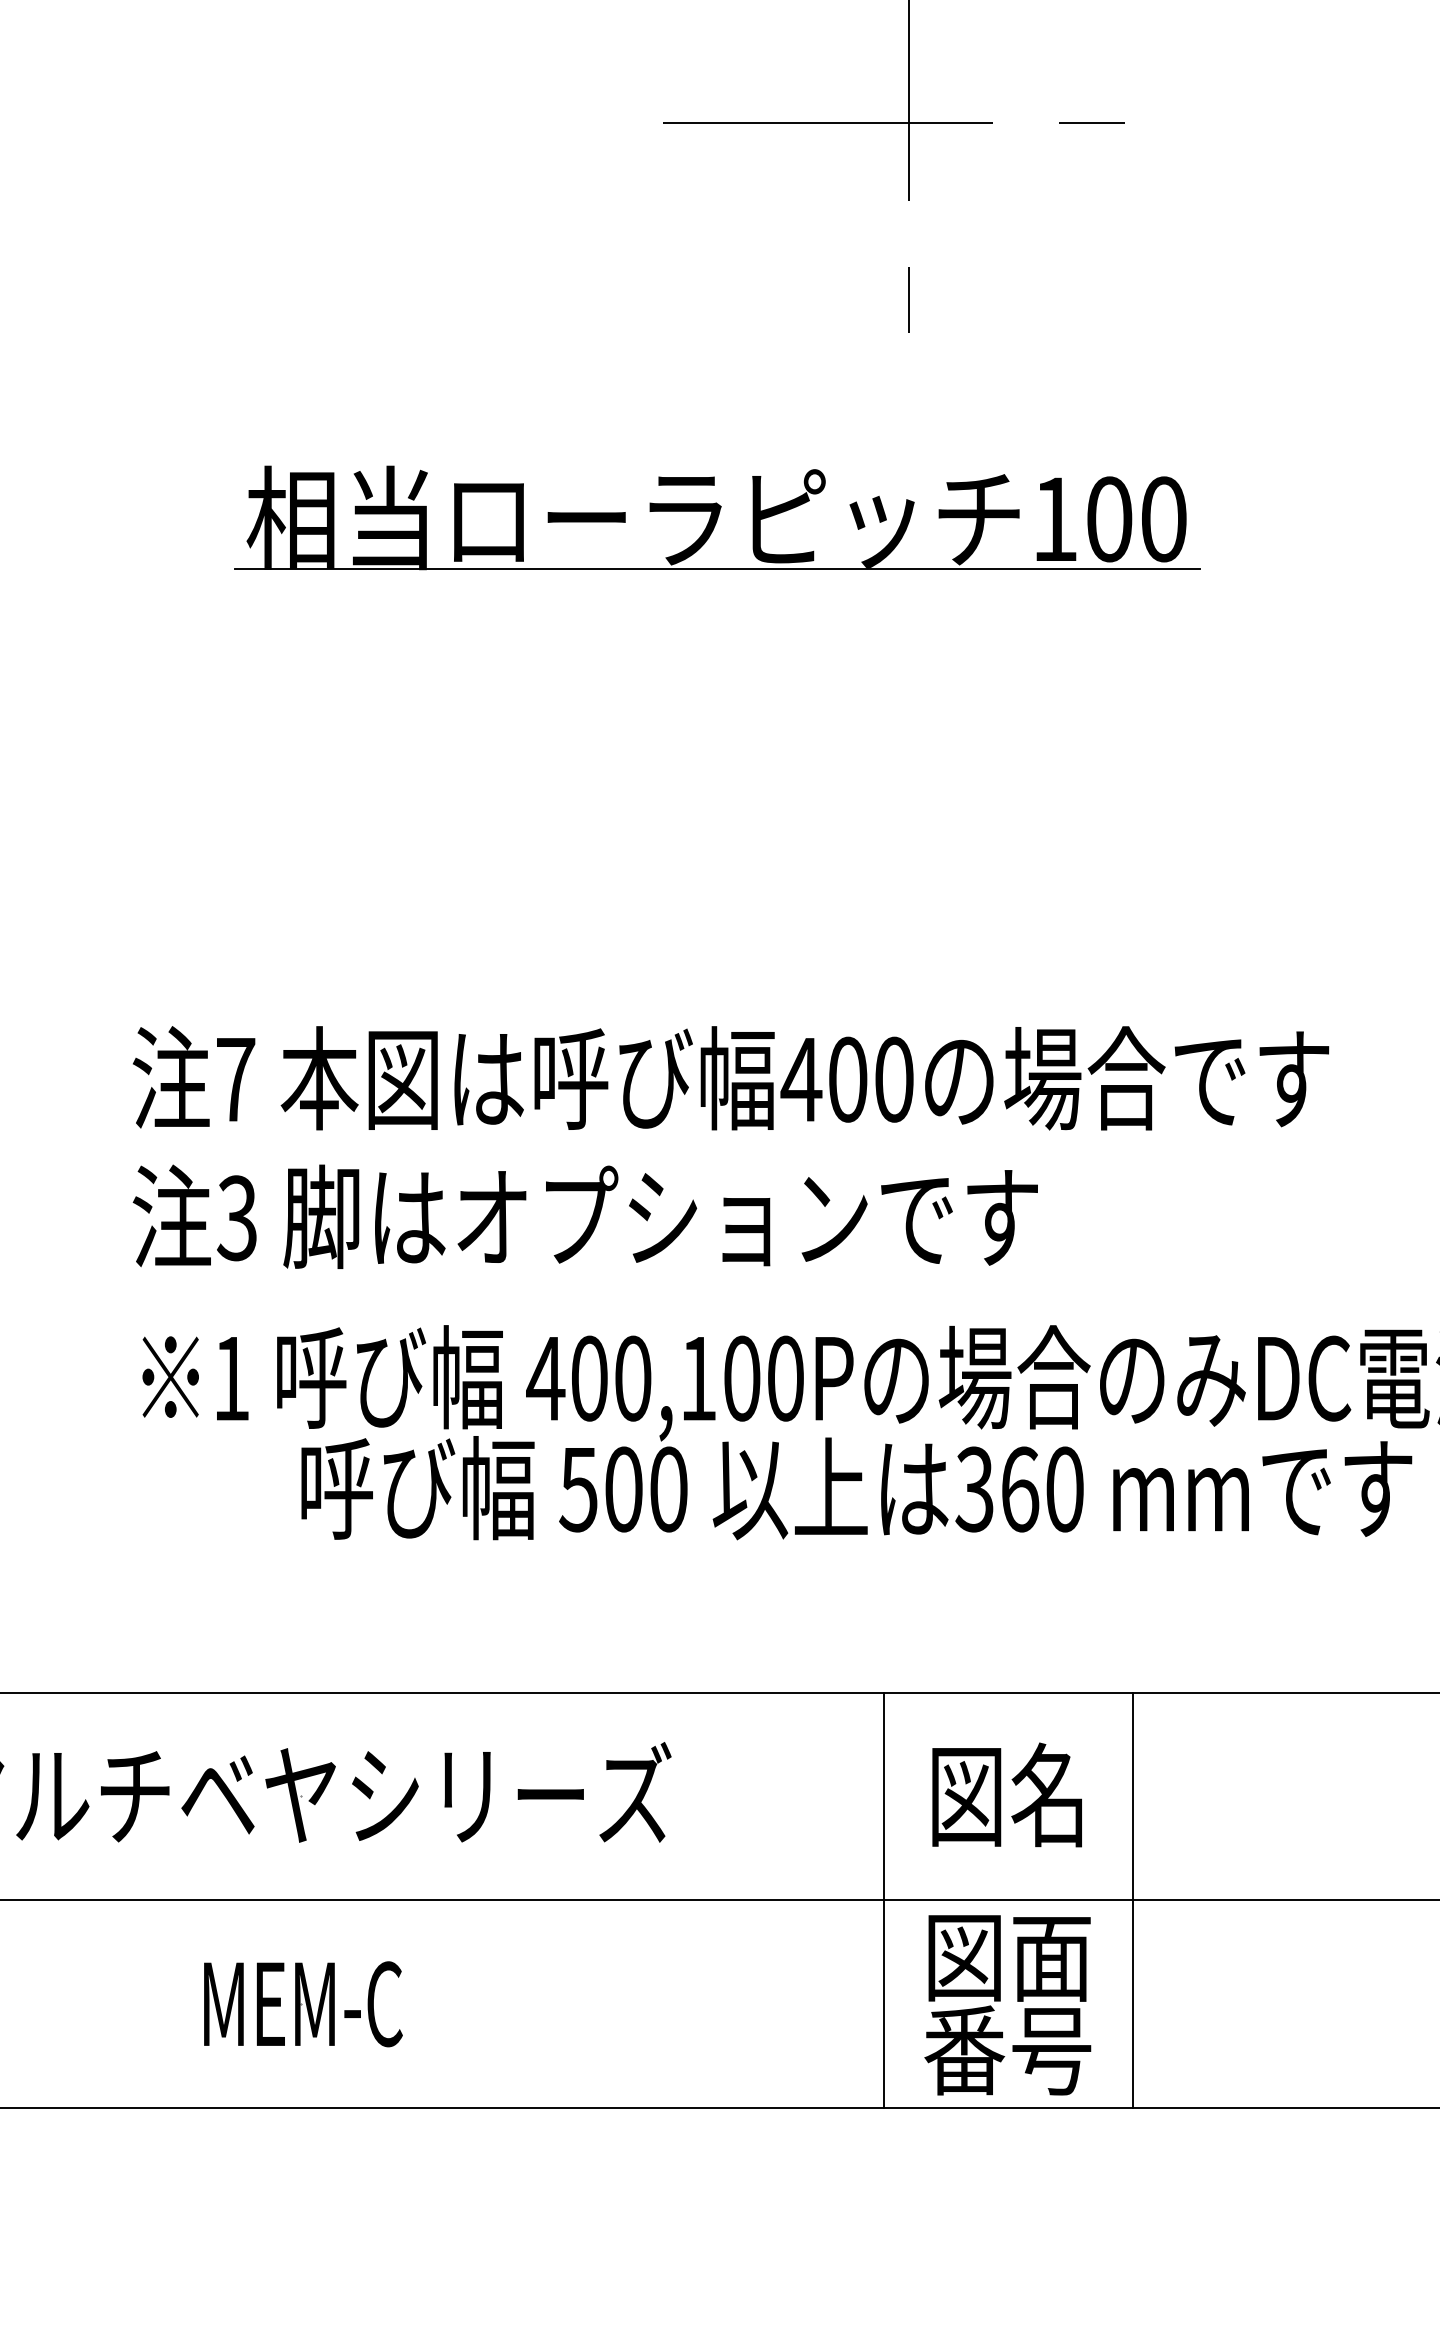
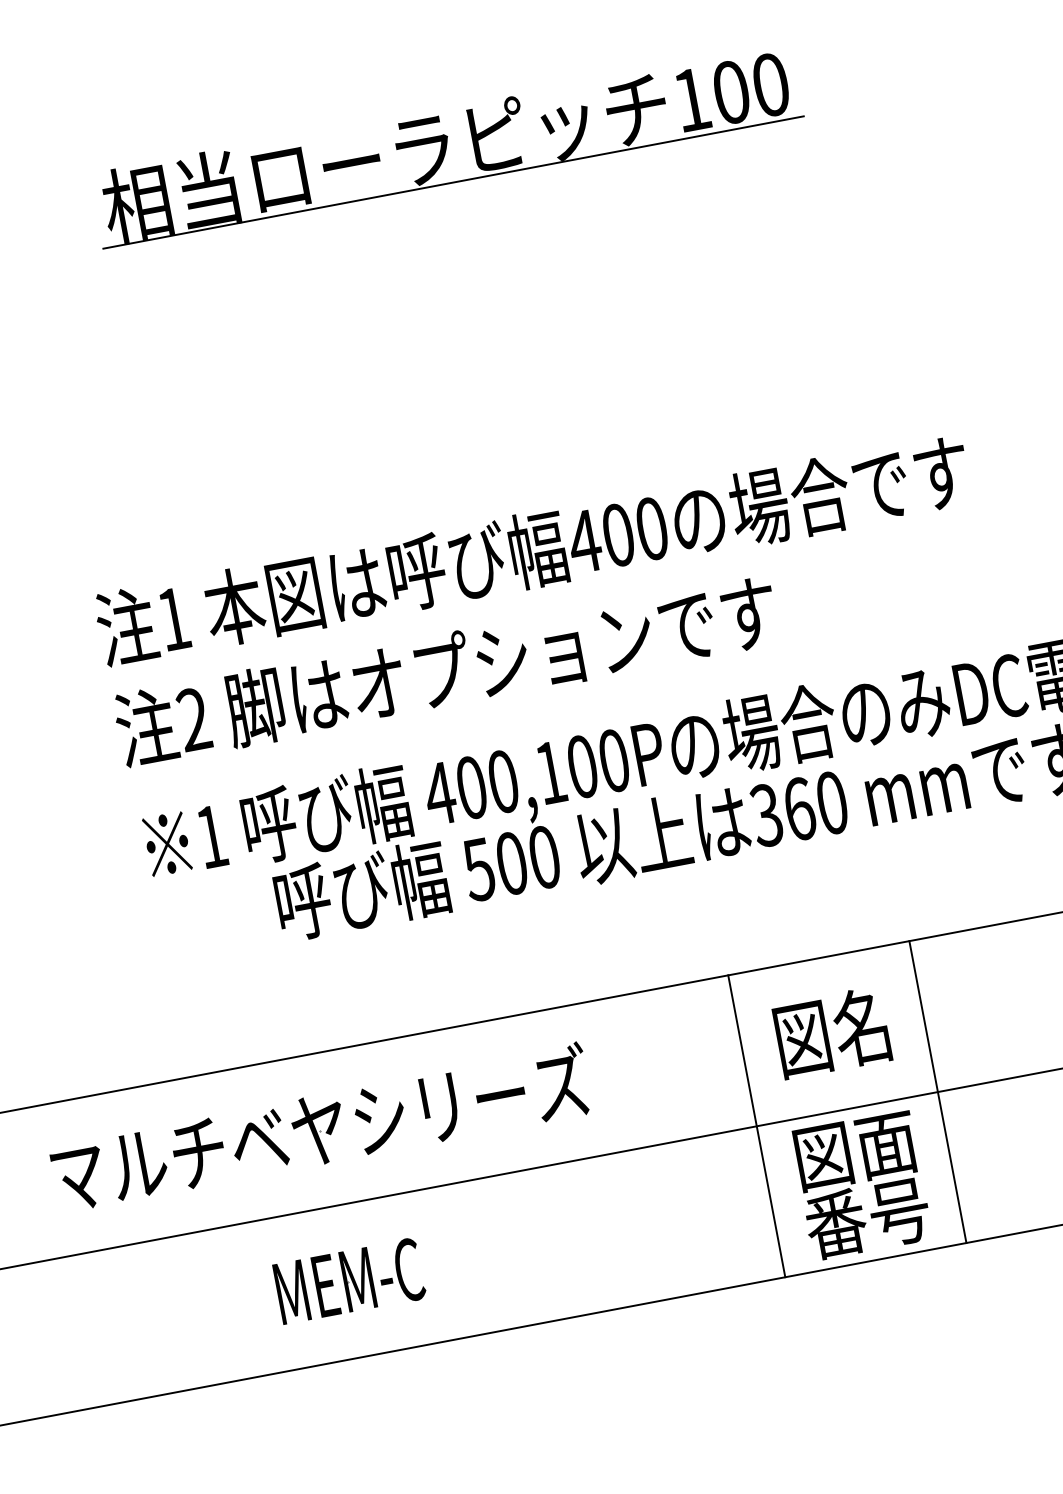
text: (236, 1079) -> (174, 618), 7 -> 1
text: (237, 1218) -> (194, 719), 3 -> 2

